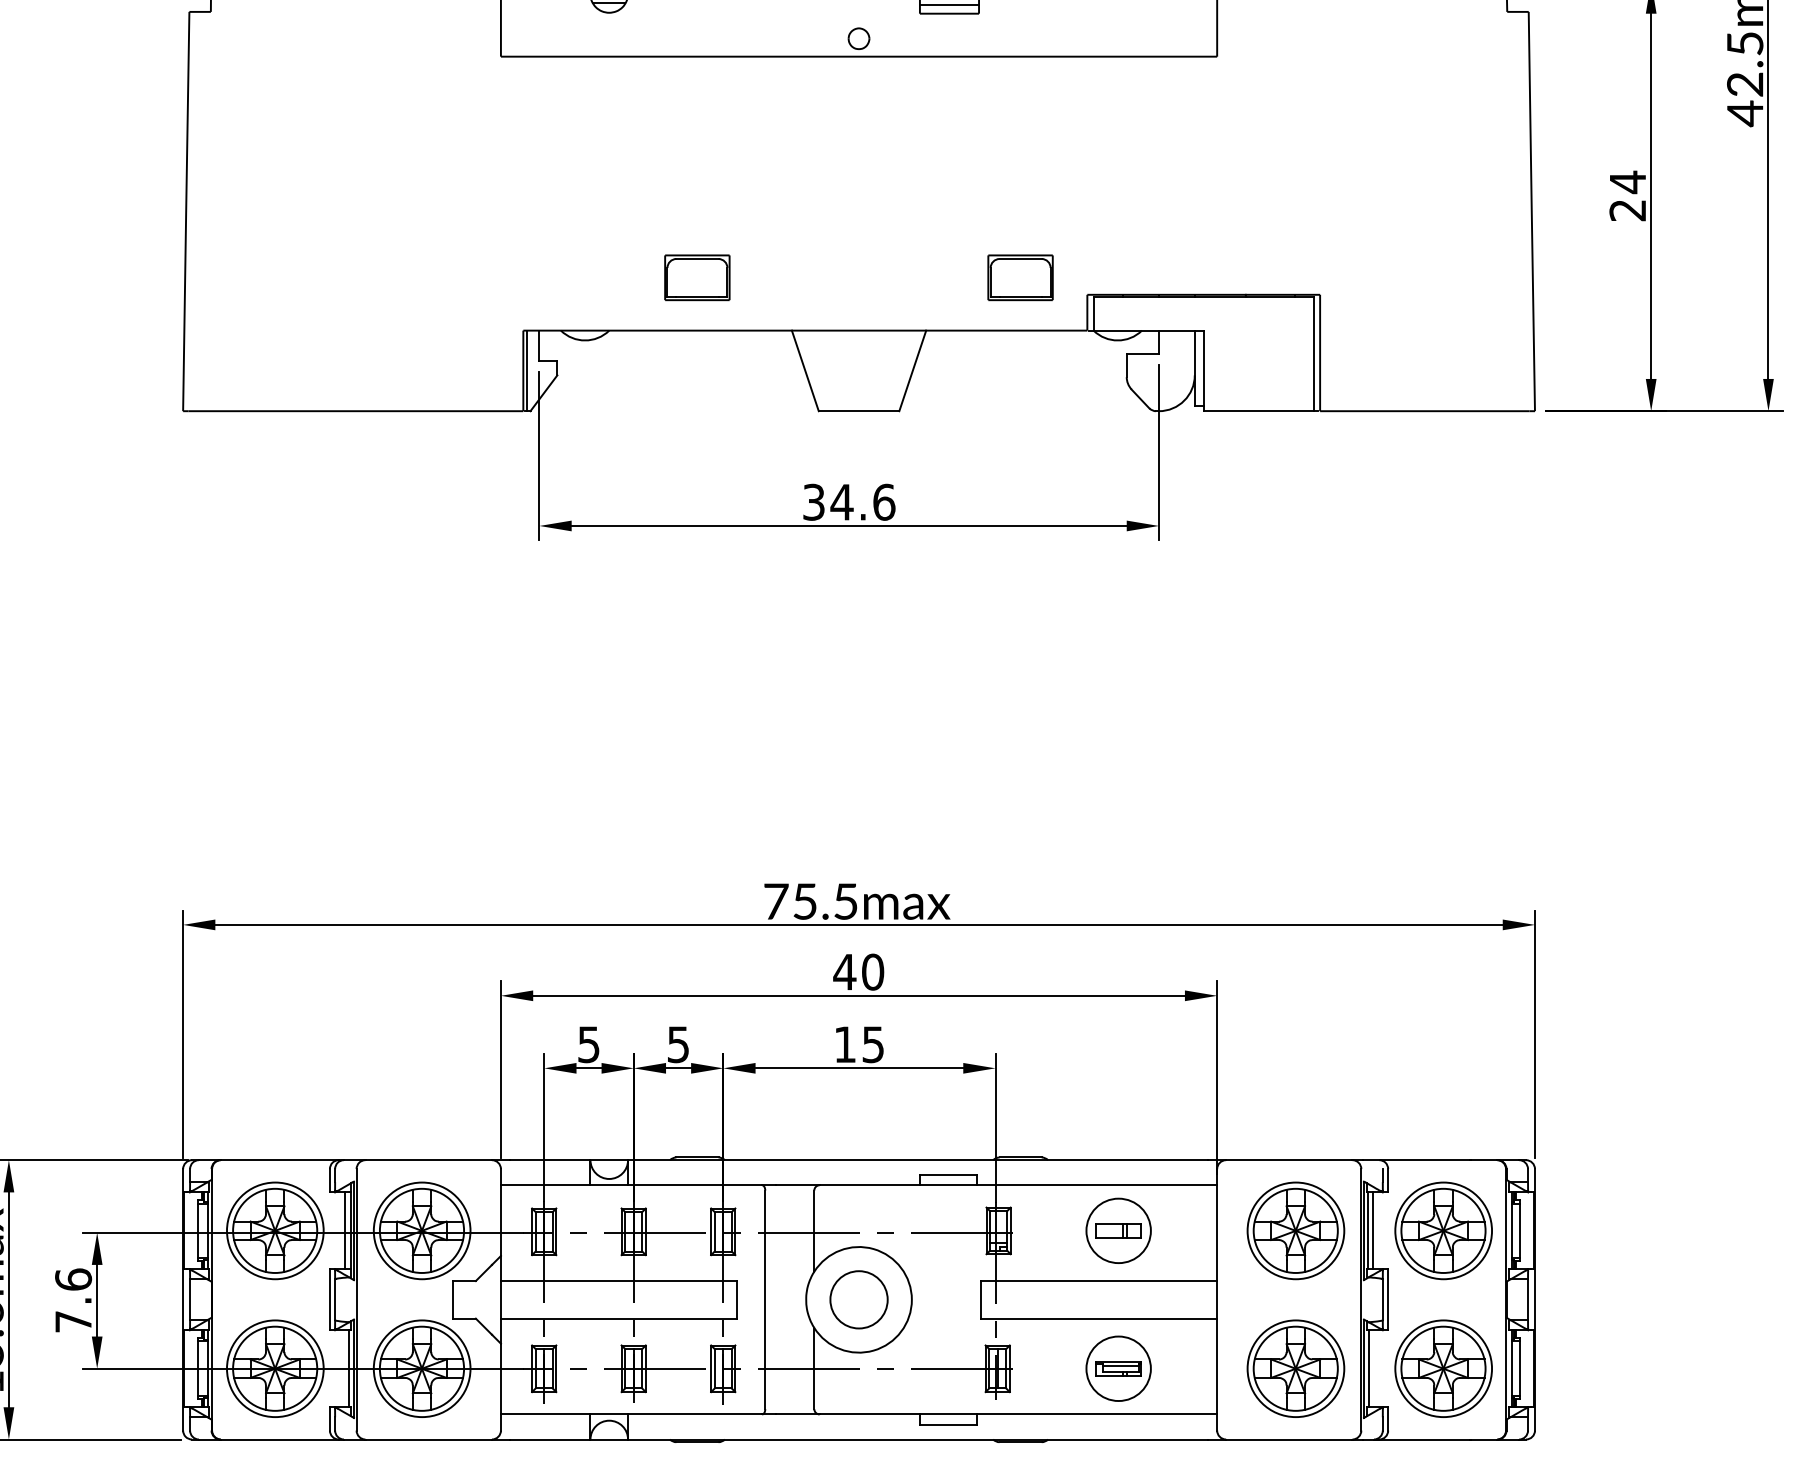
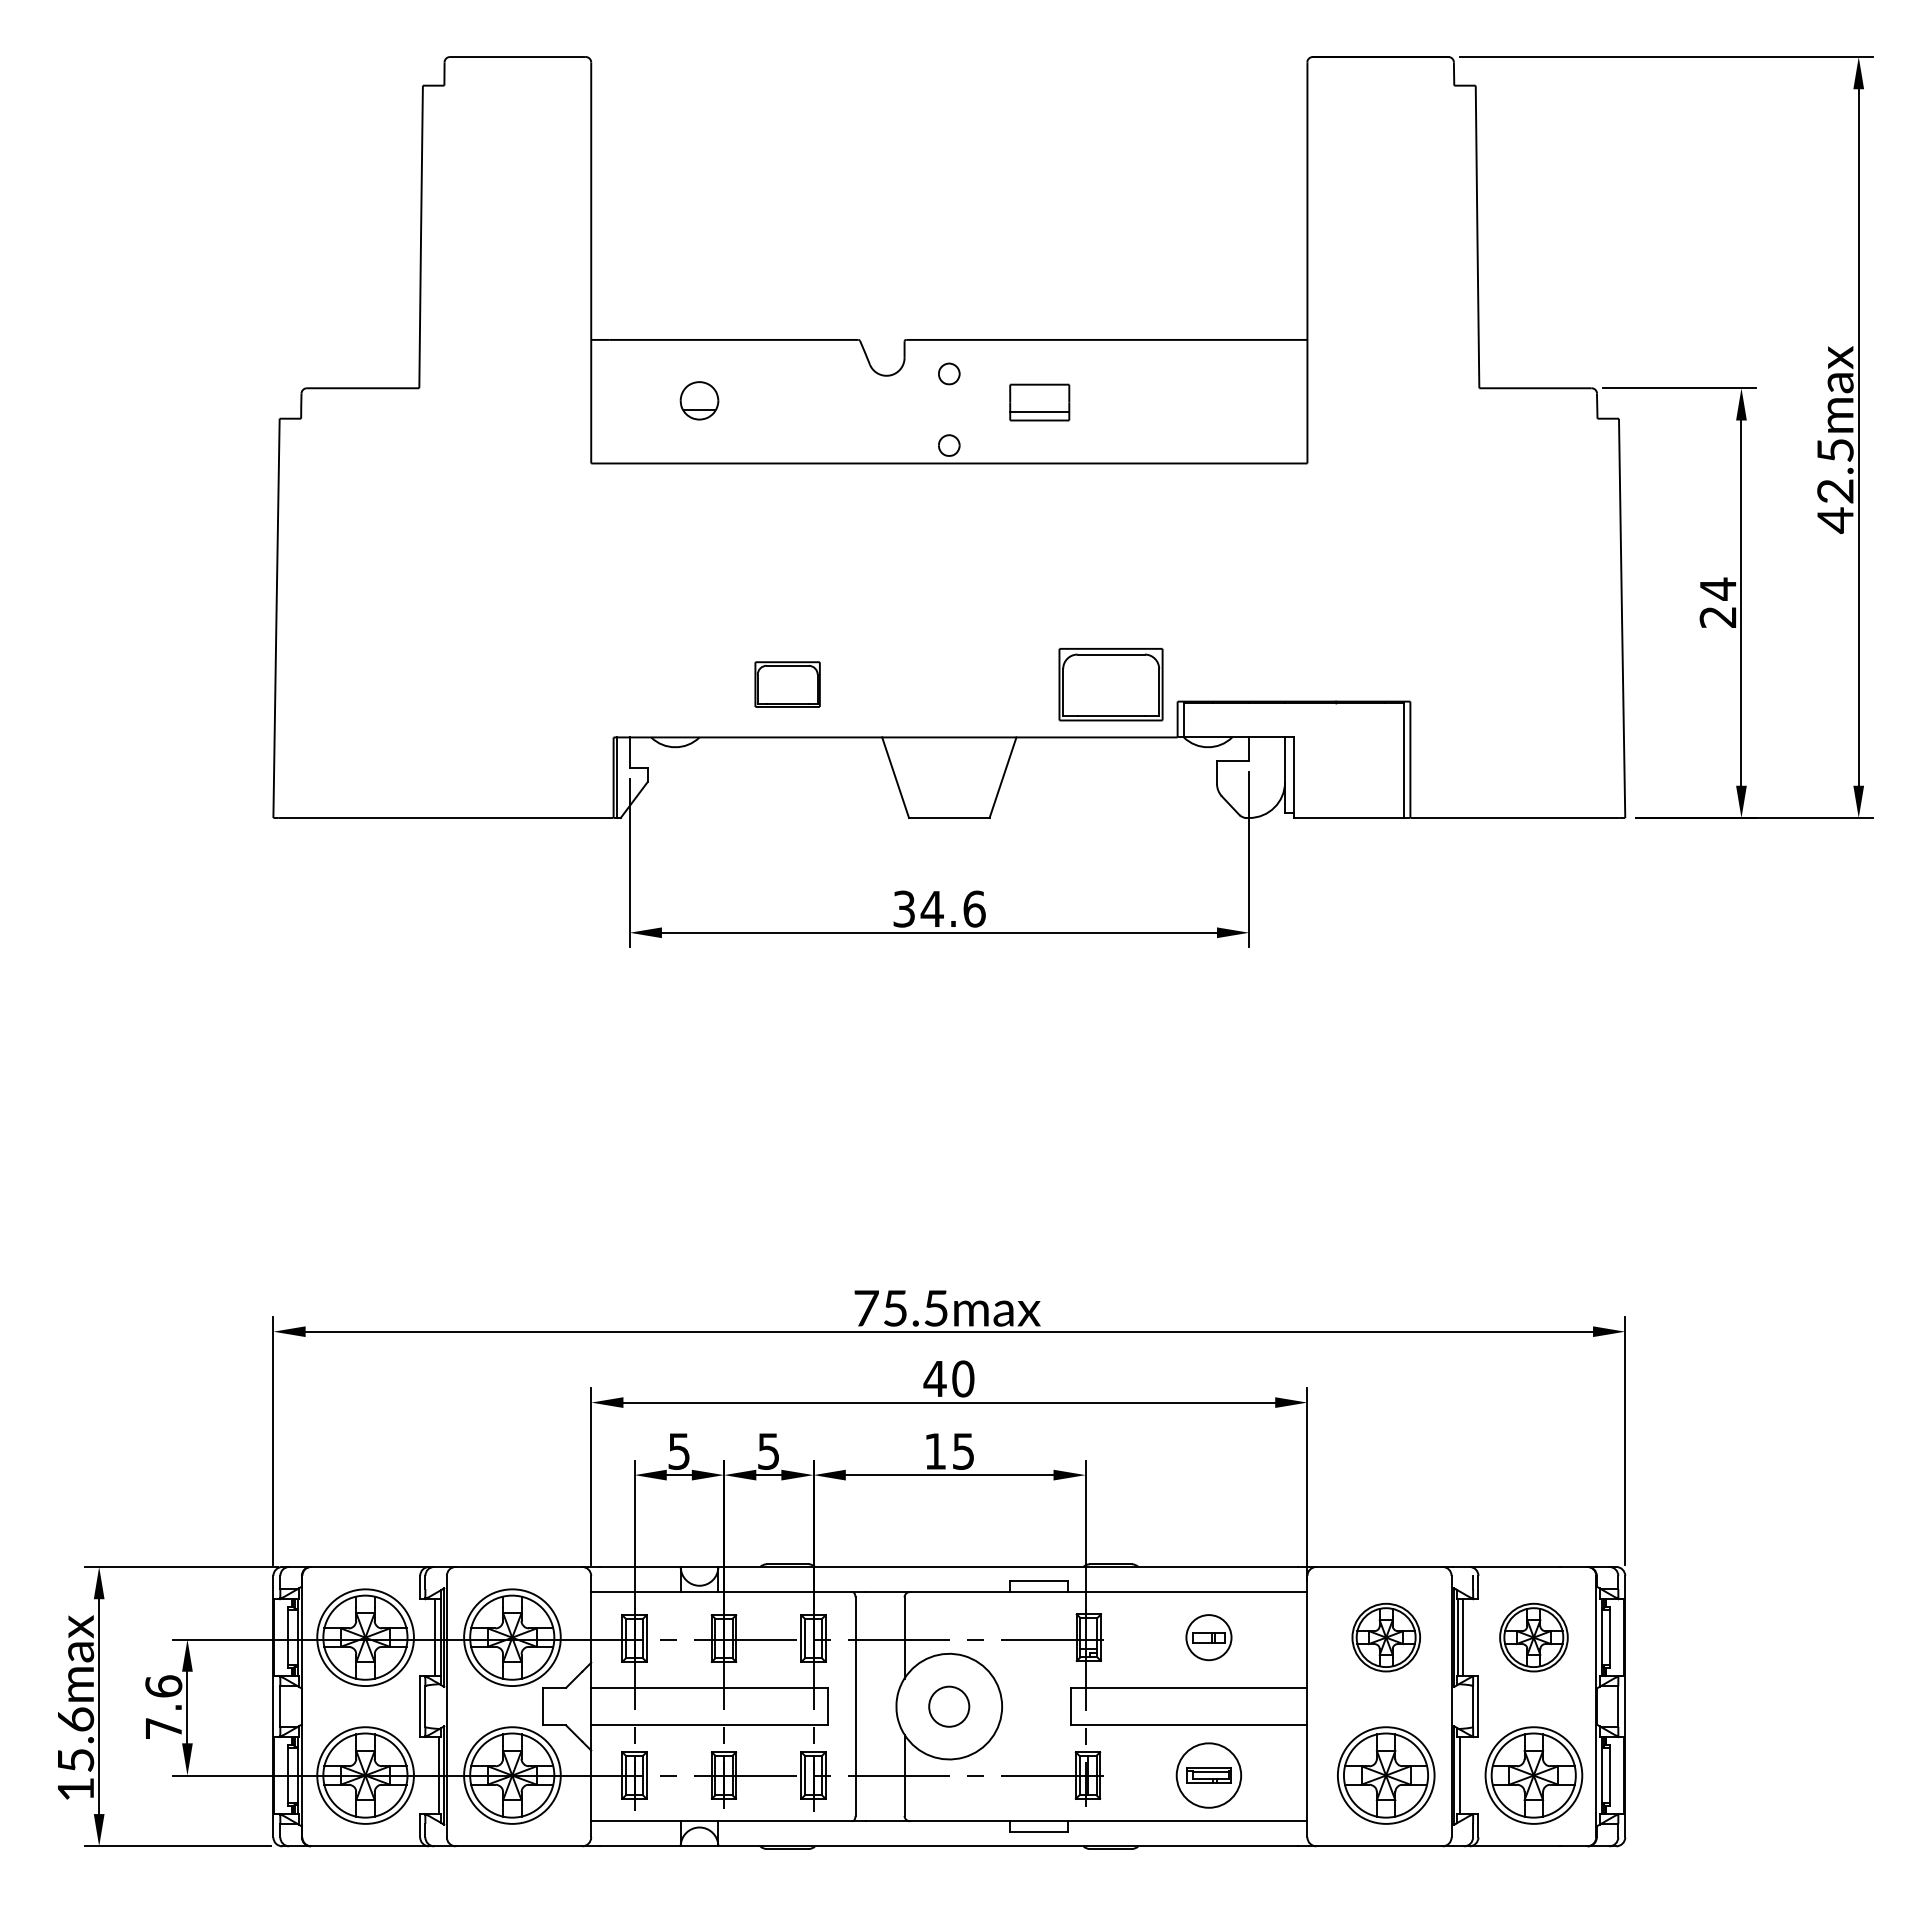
part: (1020, 277) -> (1110, 684), size x1.6
part: (1118, 1230) -> (1208, 1637), size x0.7
part: (1296, 1230) -> (1386, 1637), size x0.7
part: (1443, 1230) -> (1533, 1637), size x0.7
circle: (858, 1299) -> (948, 1706), size x0.7

